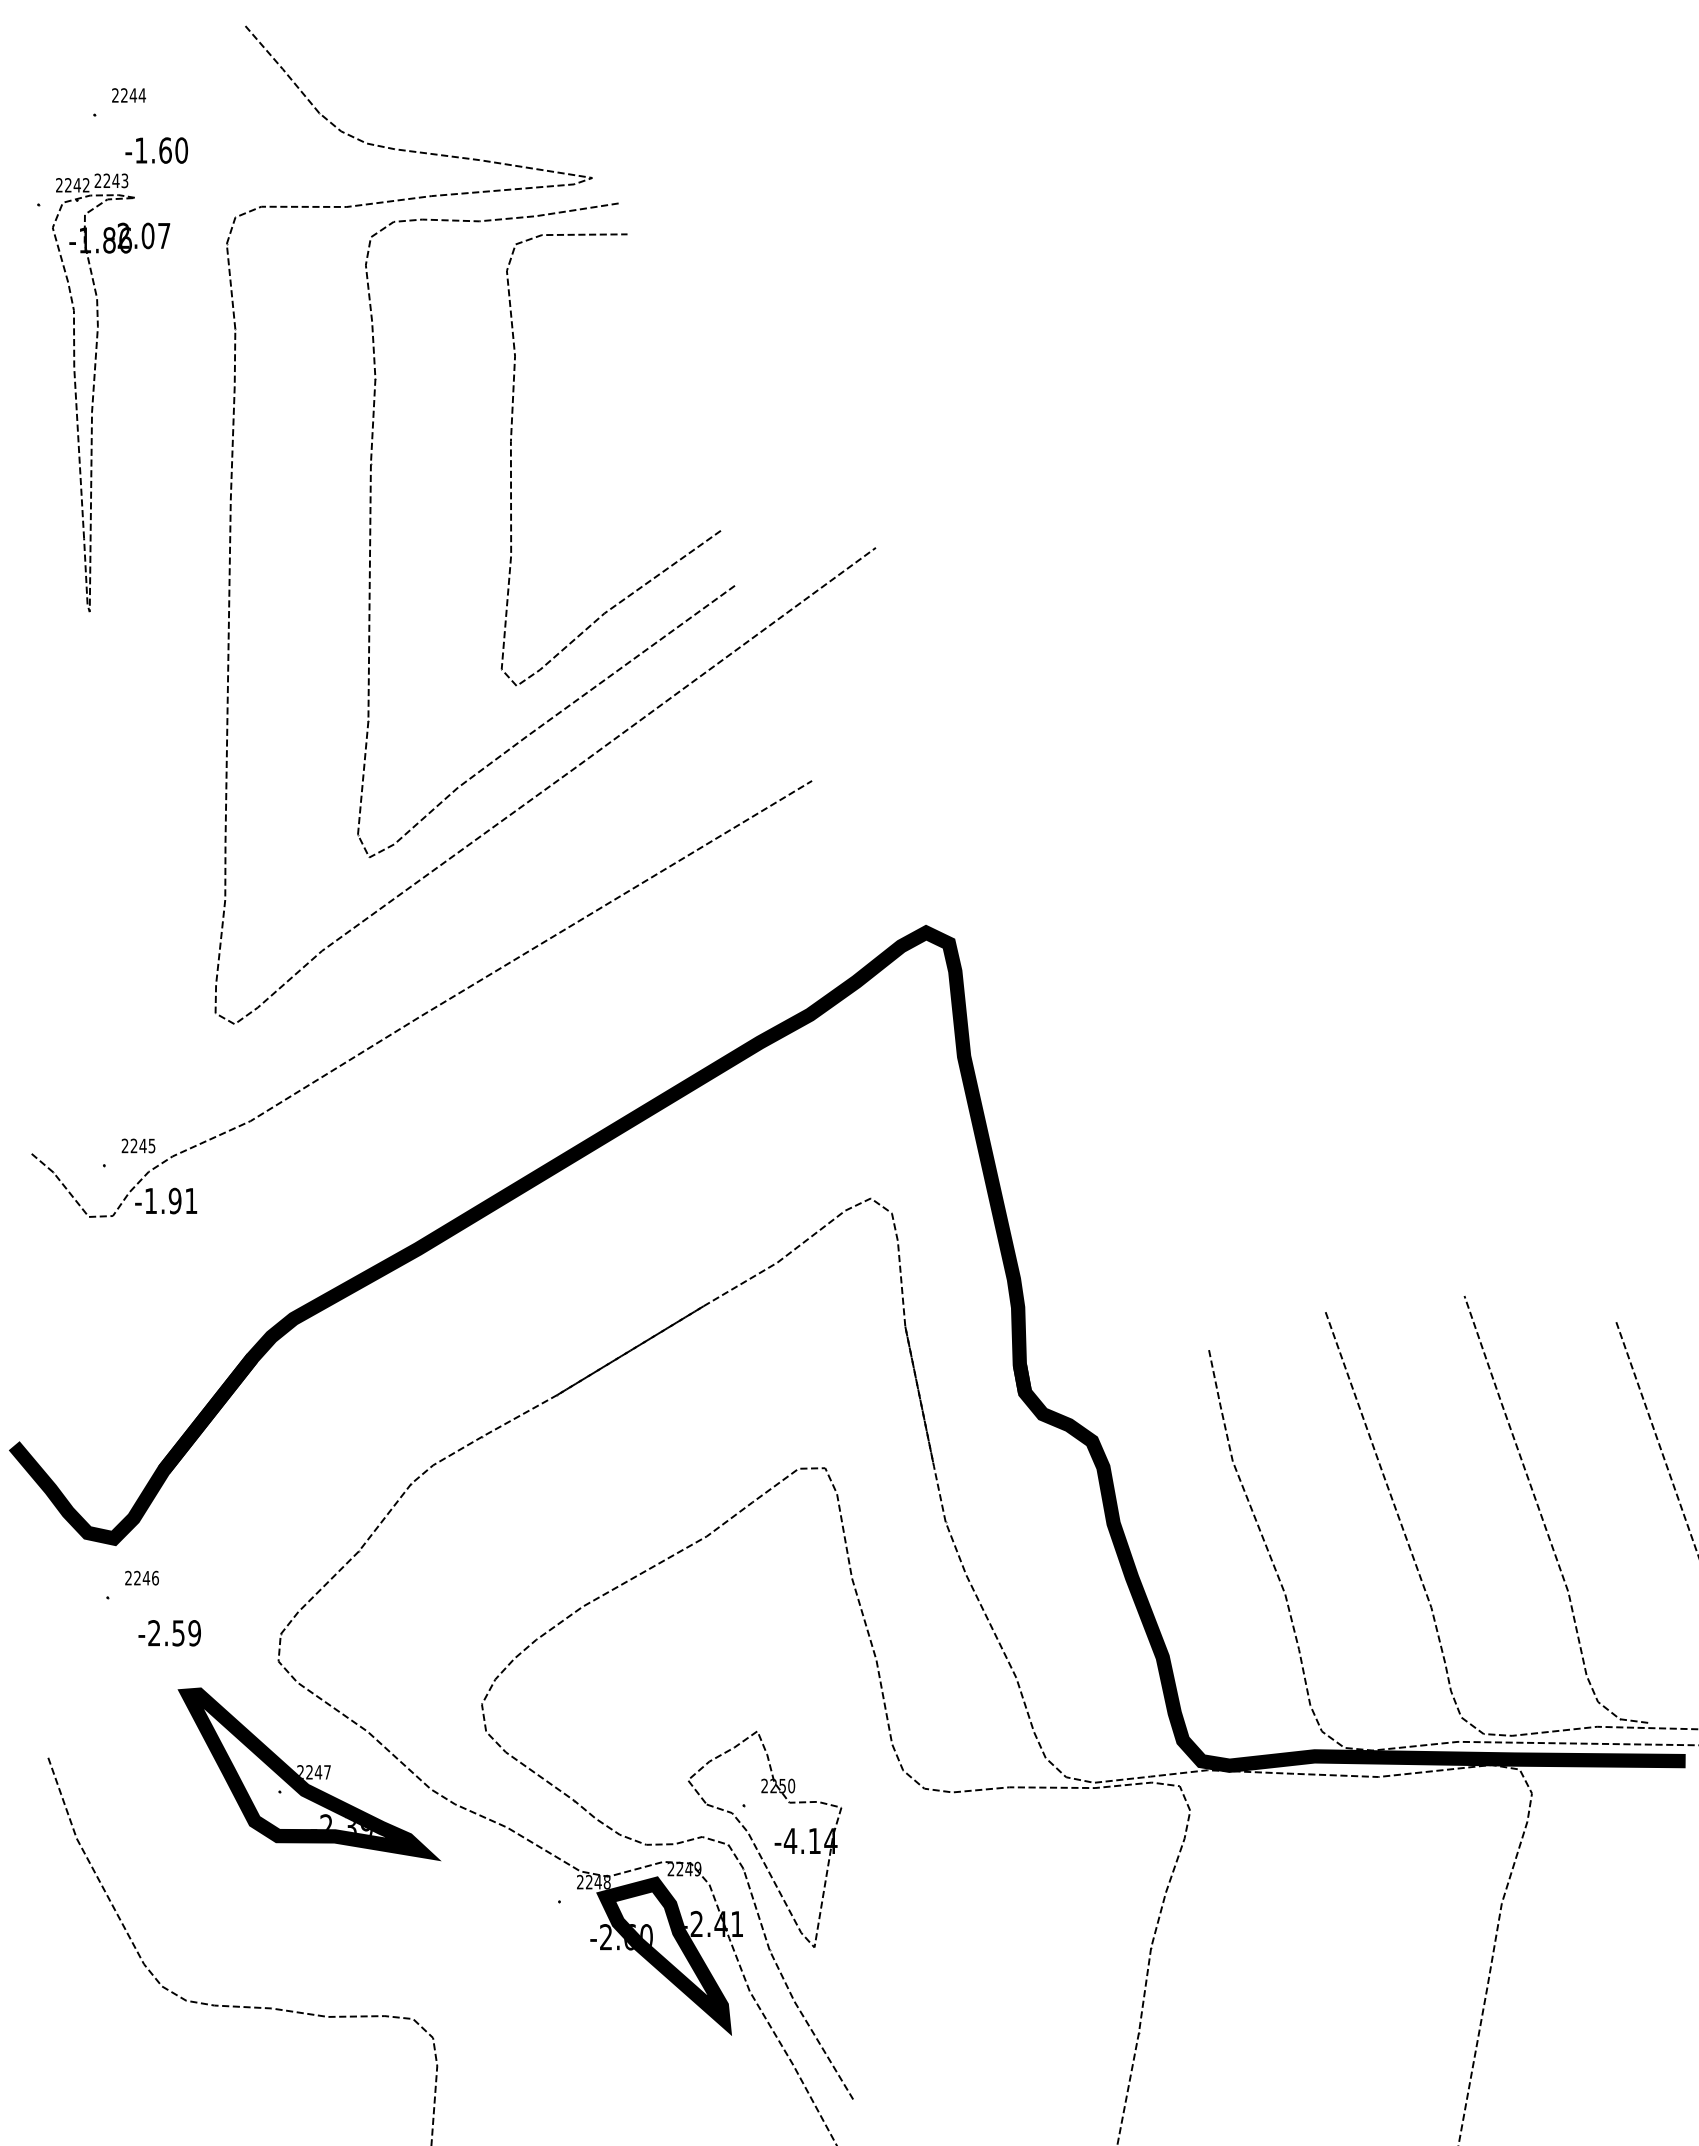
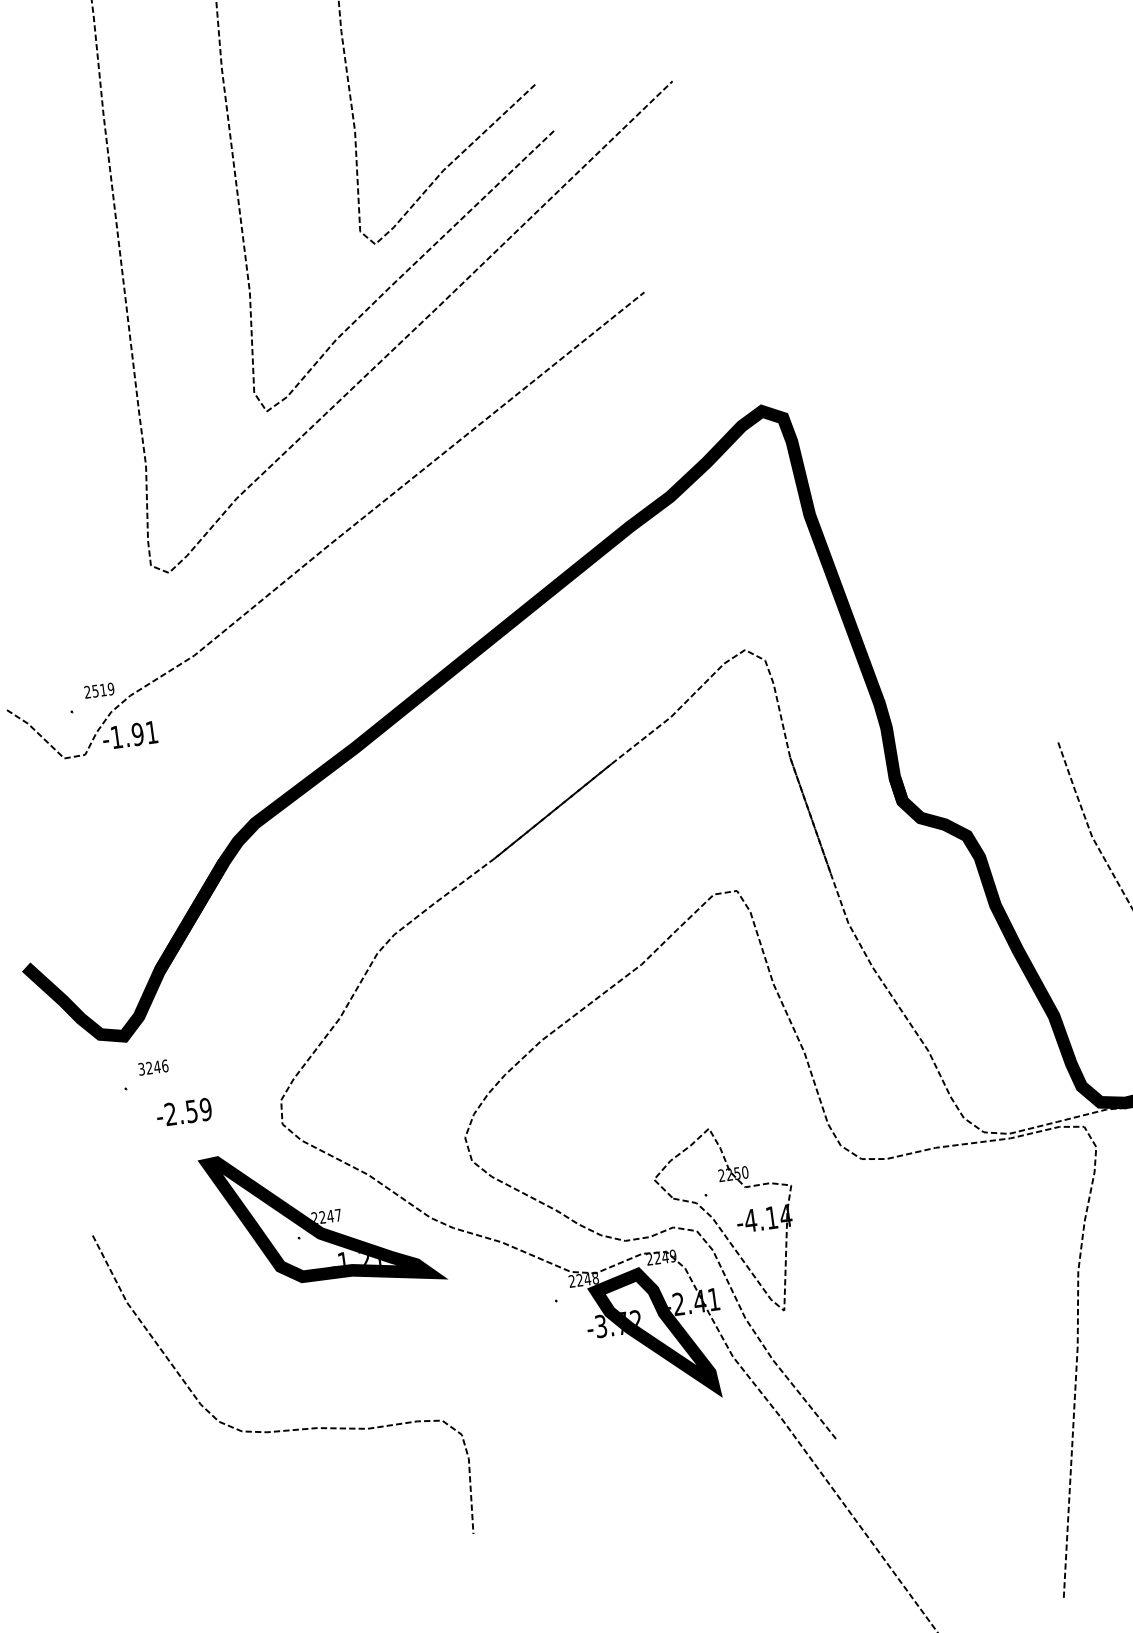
text: (142, 1145) -> (102, 689), 2245 -> 2519
text: (128, 1578) -> (141, 1069), 2246 -> 3246
text: (346, 1824) -> (361, 1258), -2.39 -> -1.21
text: (626, 1937) -> (618, 1324), -2.60 -> -3.72

